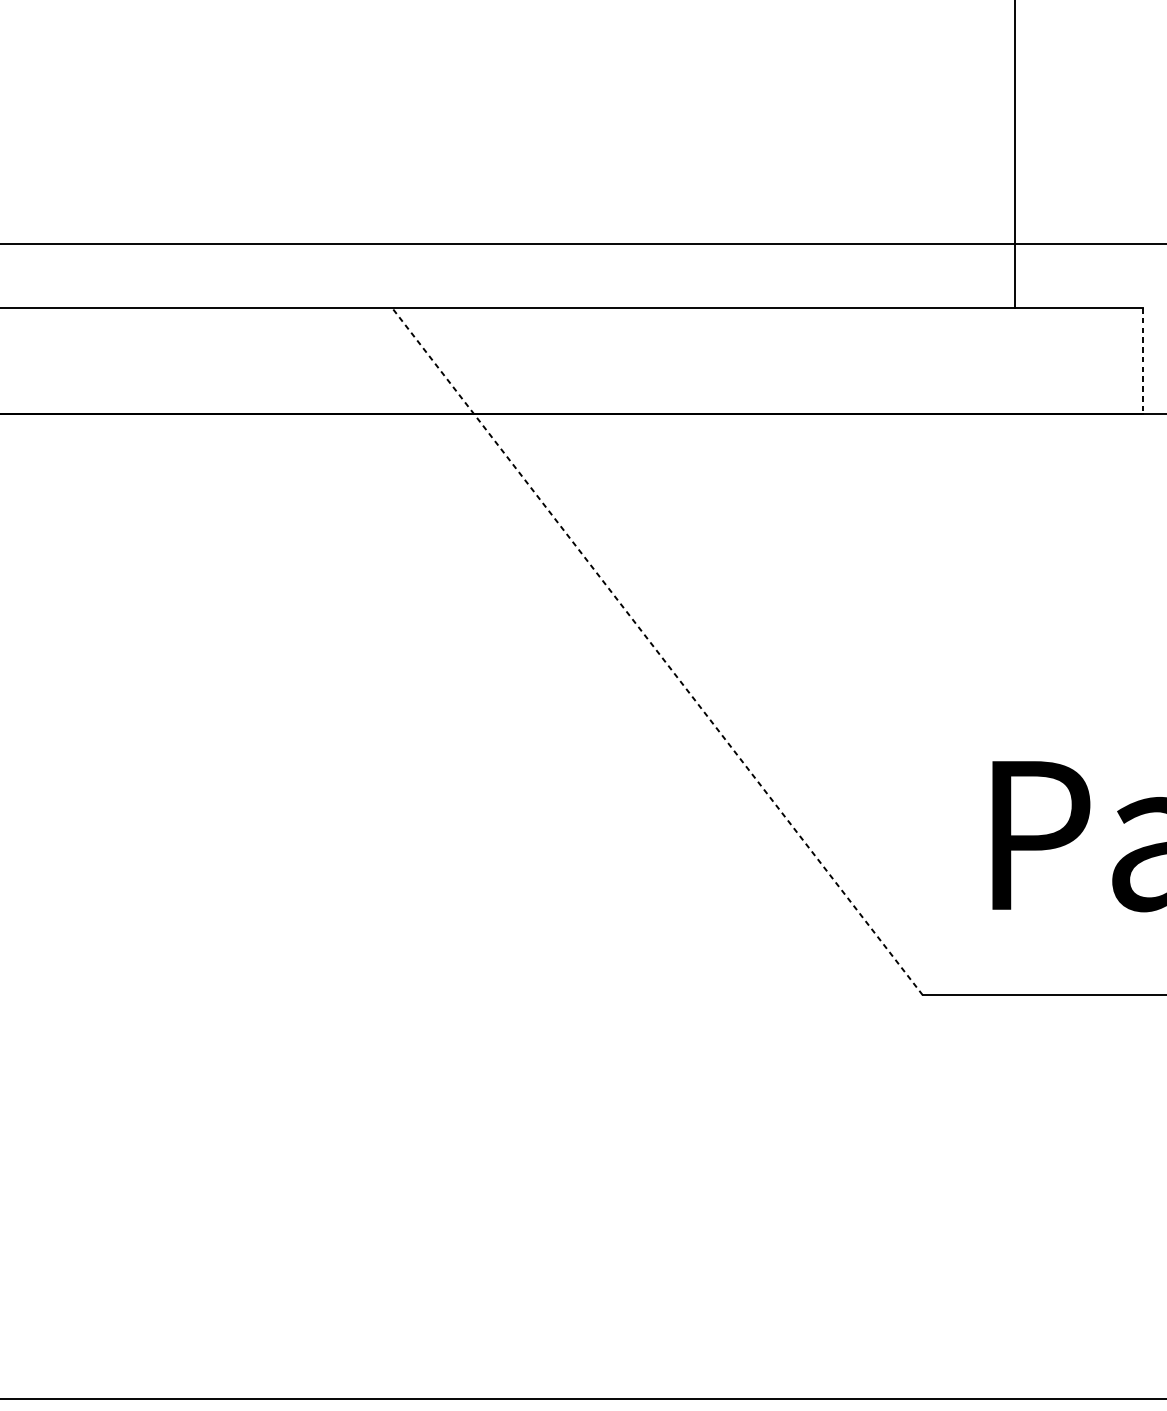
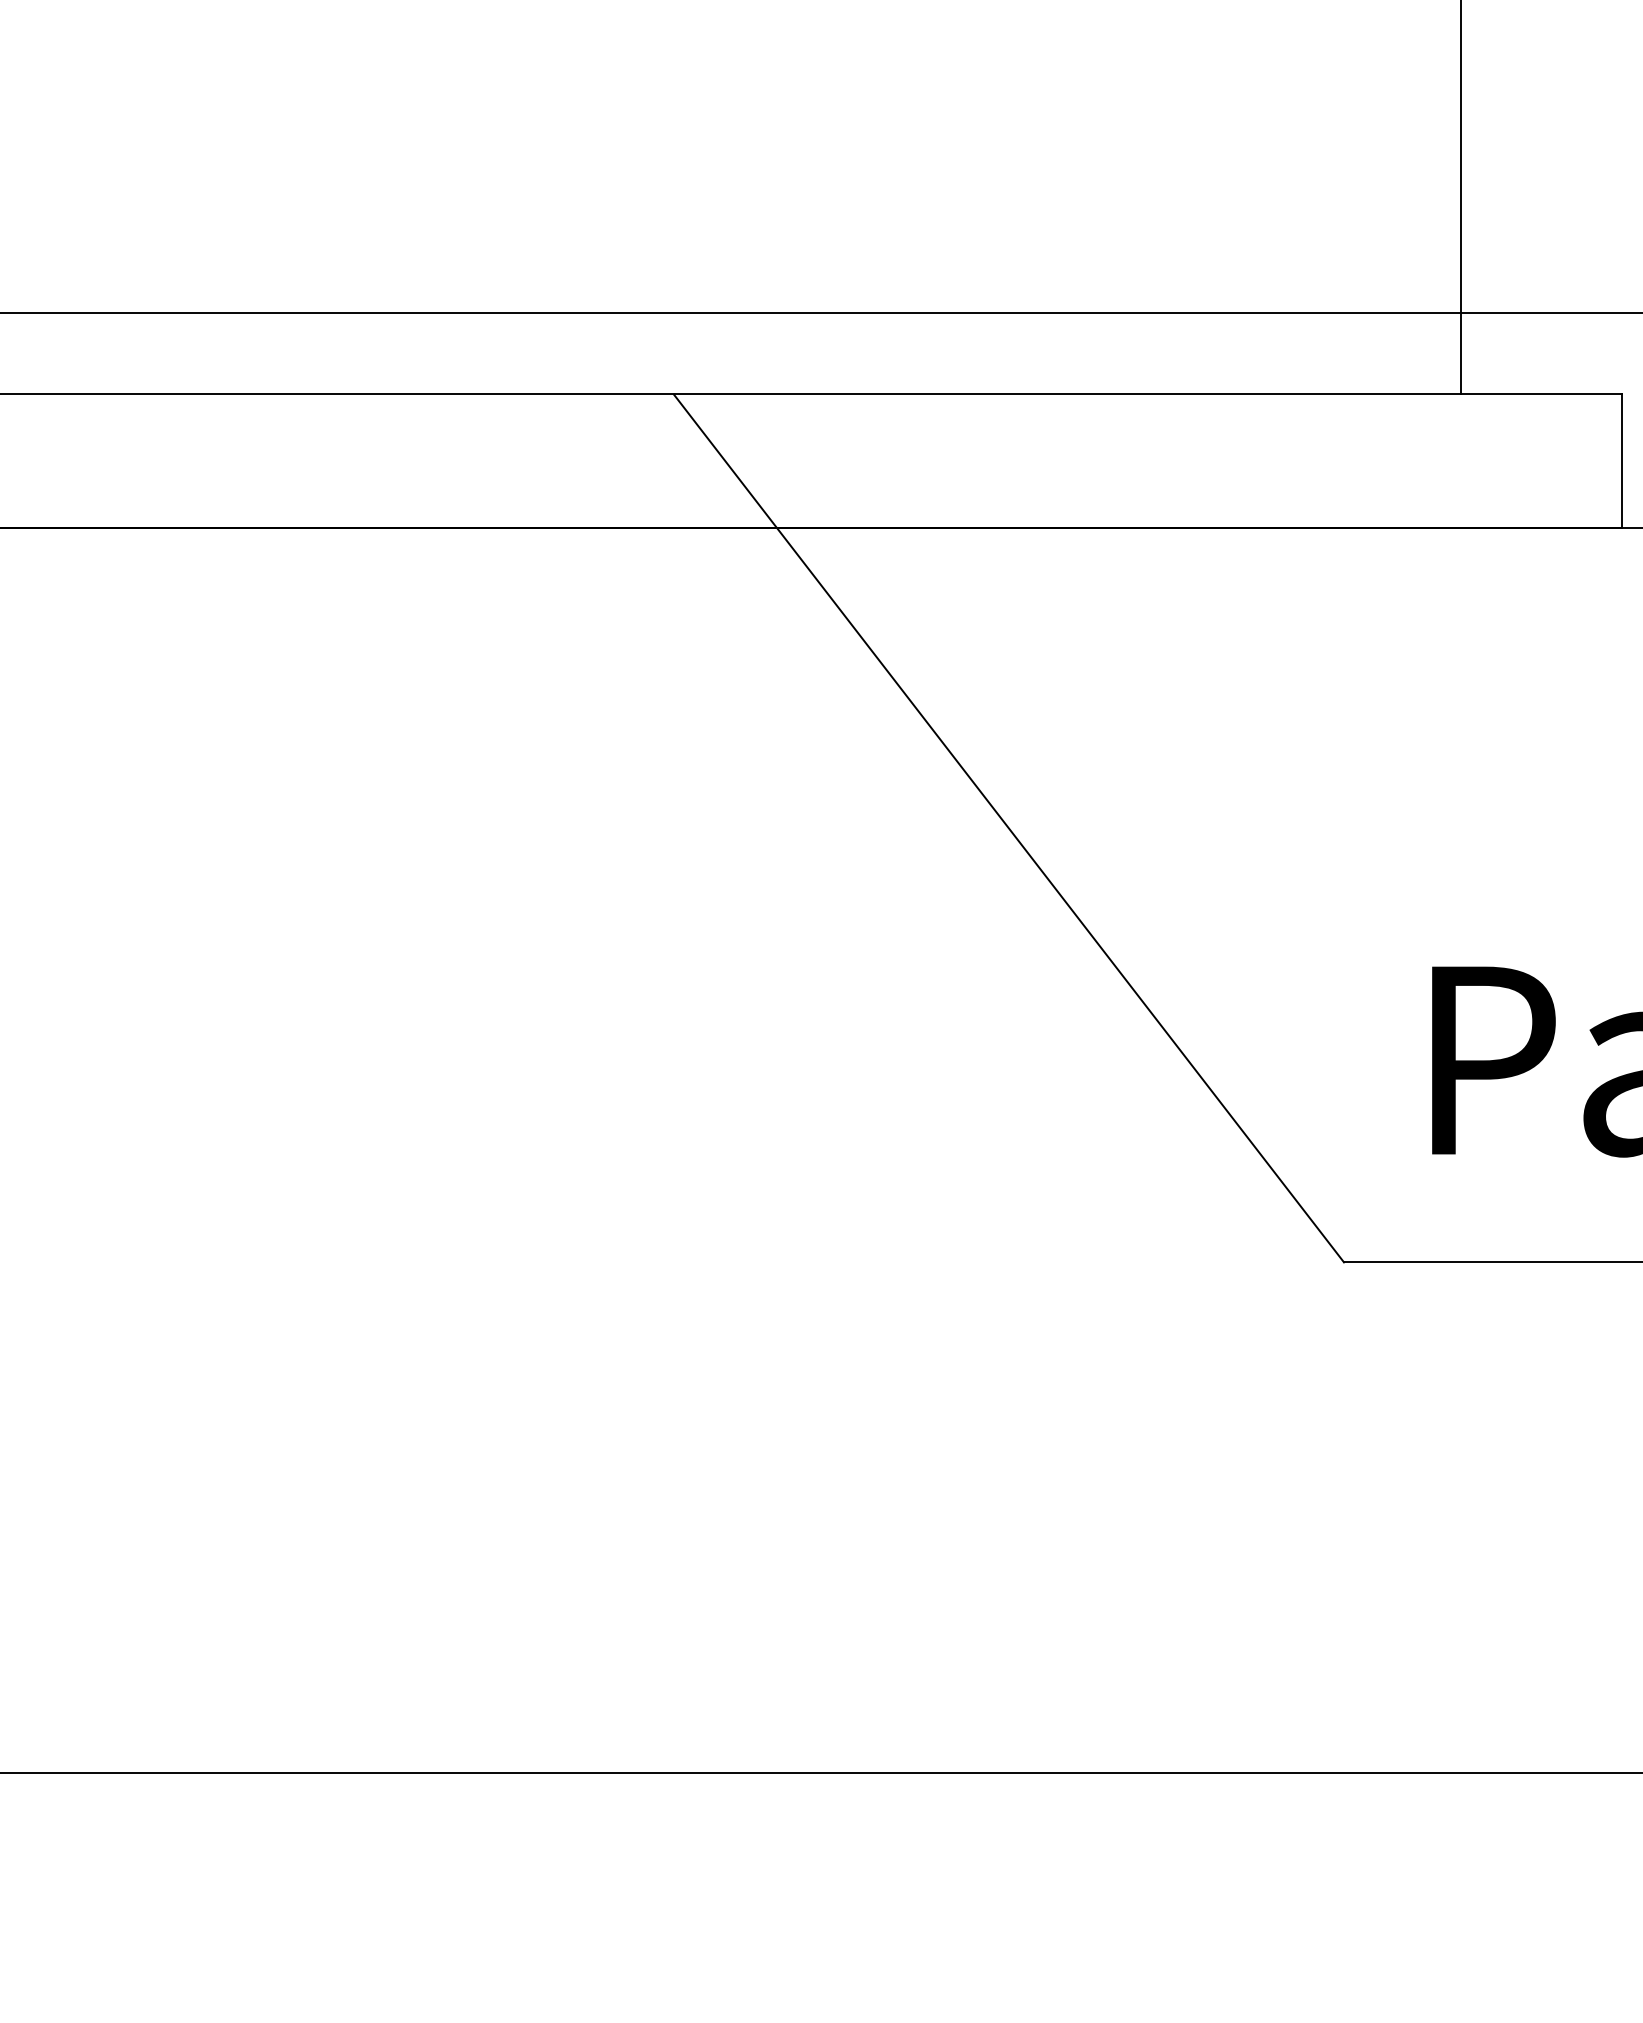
line: (1142, 361) -> (1621, 461), dashed -> solid
line: (657, 651) -> (1008, 828), dashed -> solid

